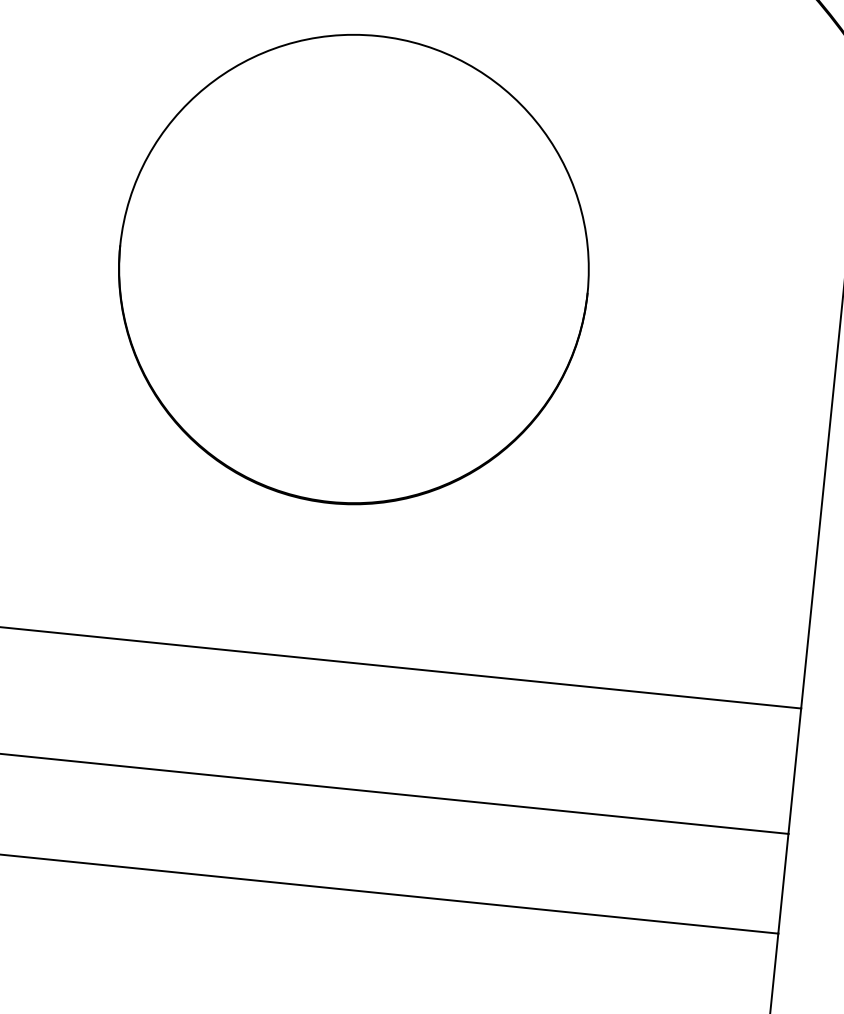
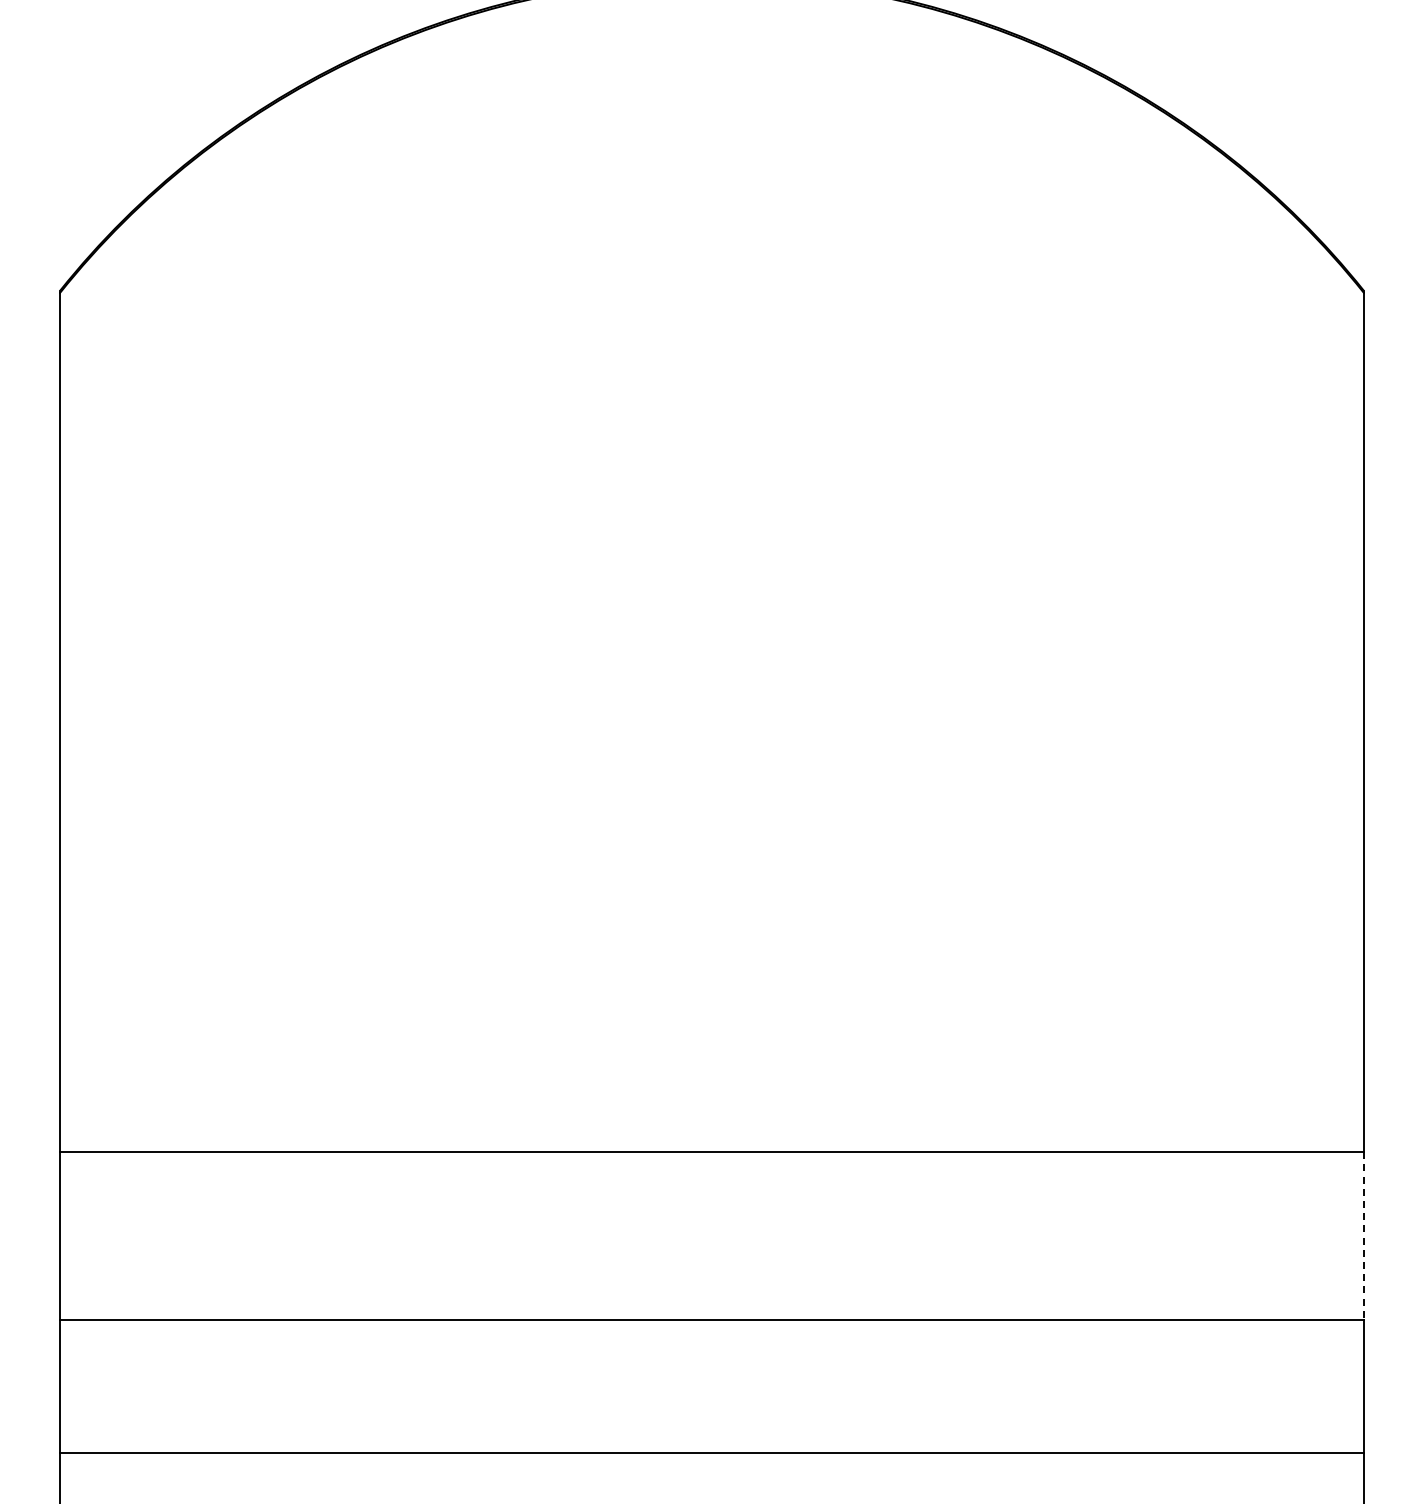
part: (353, 269) -> (711, 630), removed
line: (794, 771) -> (1363, 1236), solid -> dashed

